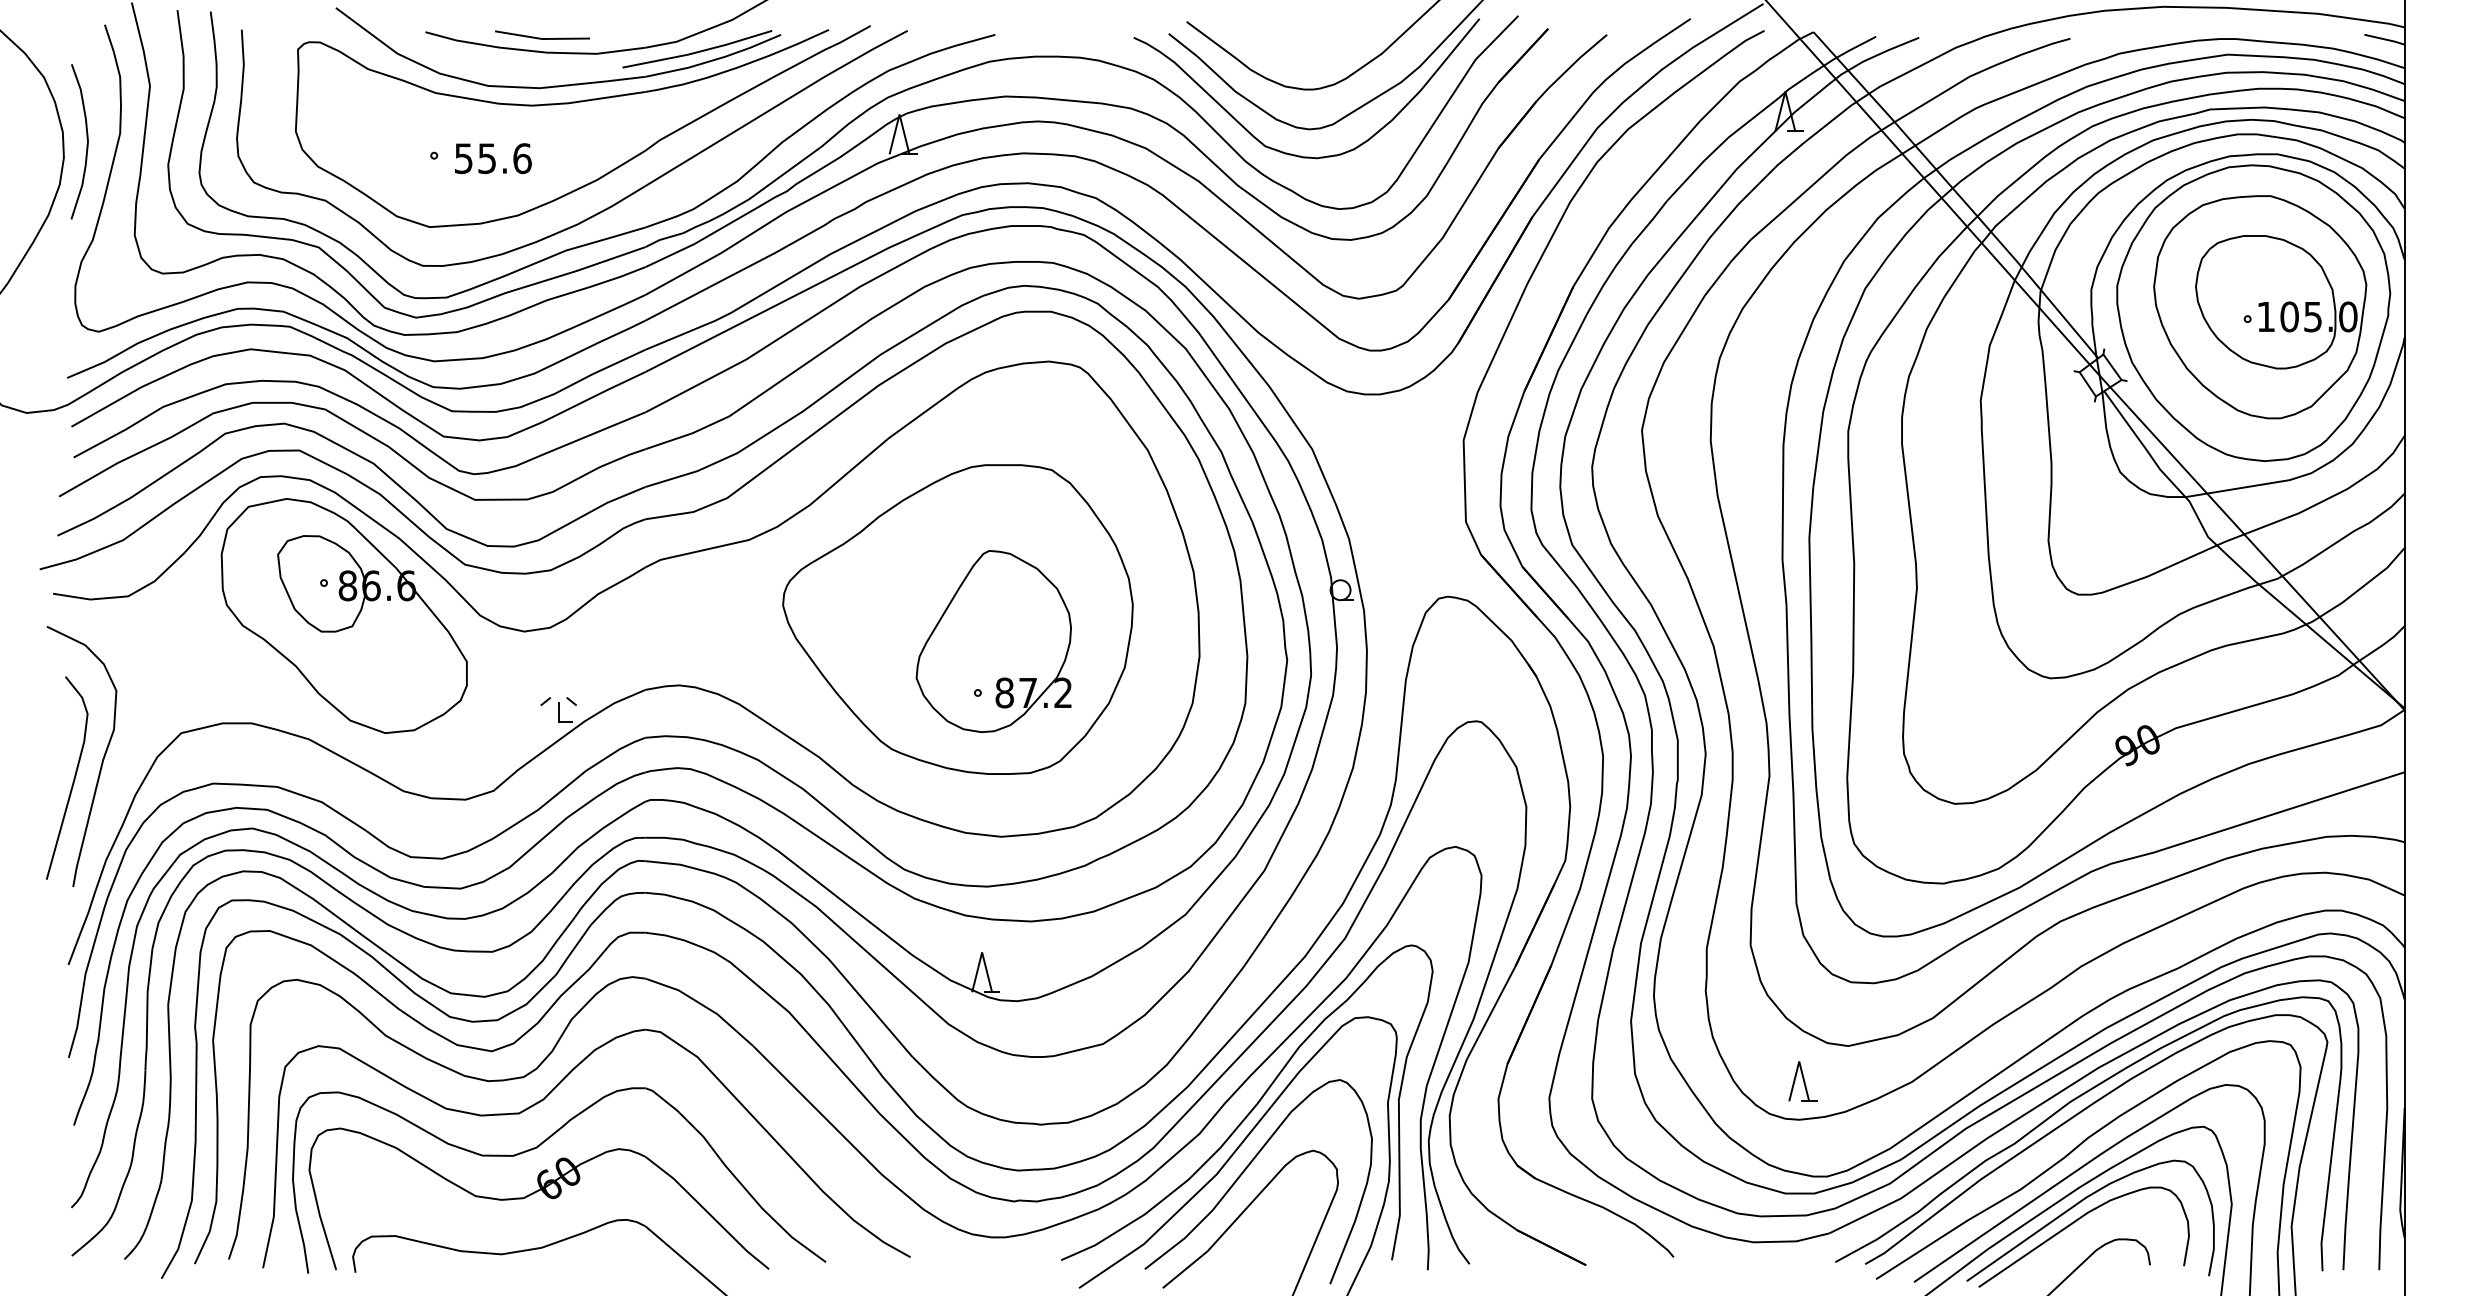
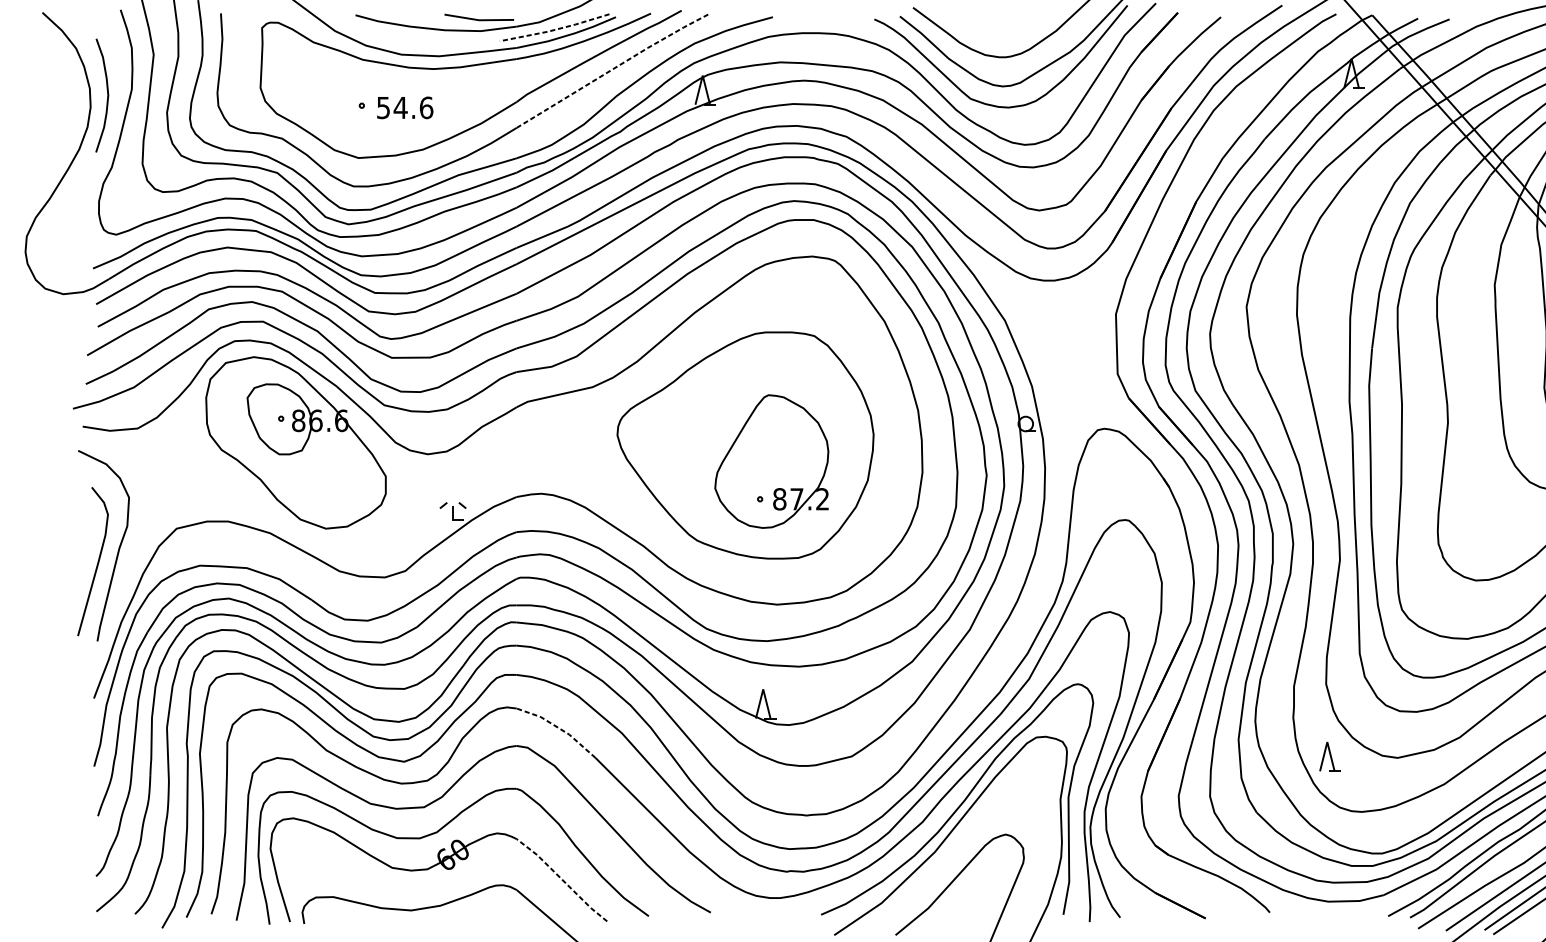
line: (540, 37) -> (477, 19), moved
line: (697, 52) -> (554, 30), solid -> dashed
line: (777, 105) -> (613, 68), solid -> dashed
text: (486, 158) -> (400, 107), 55.6 -> 54.6
line: (702, 1005) -> (558, 728), solid -> dashed
part: (1802, 1081) -> (1329, 756), moved
curve: (1244, 1172) -> (955, 850), removed
line: (707, 1212) -> (562, 879), solid -> dashed

